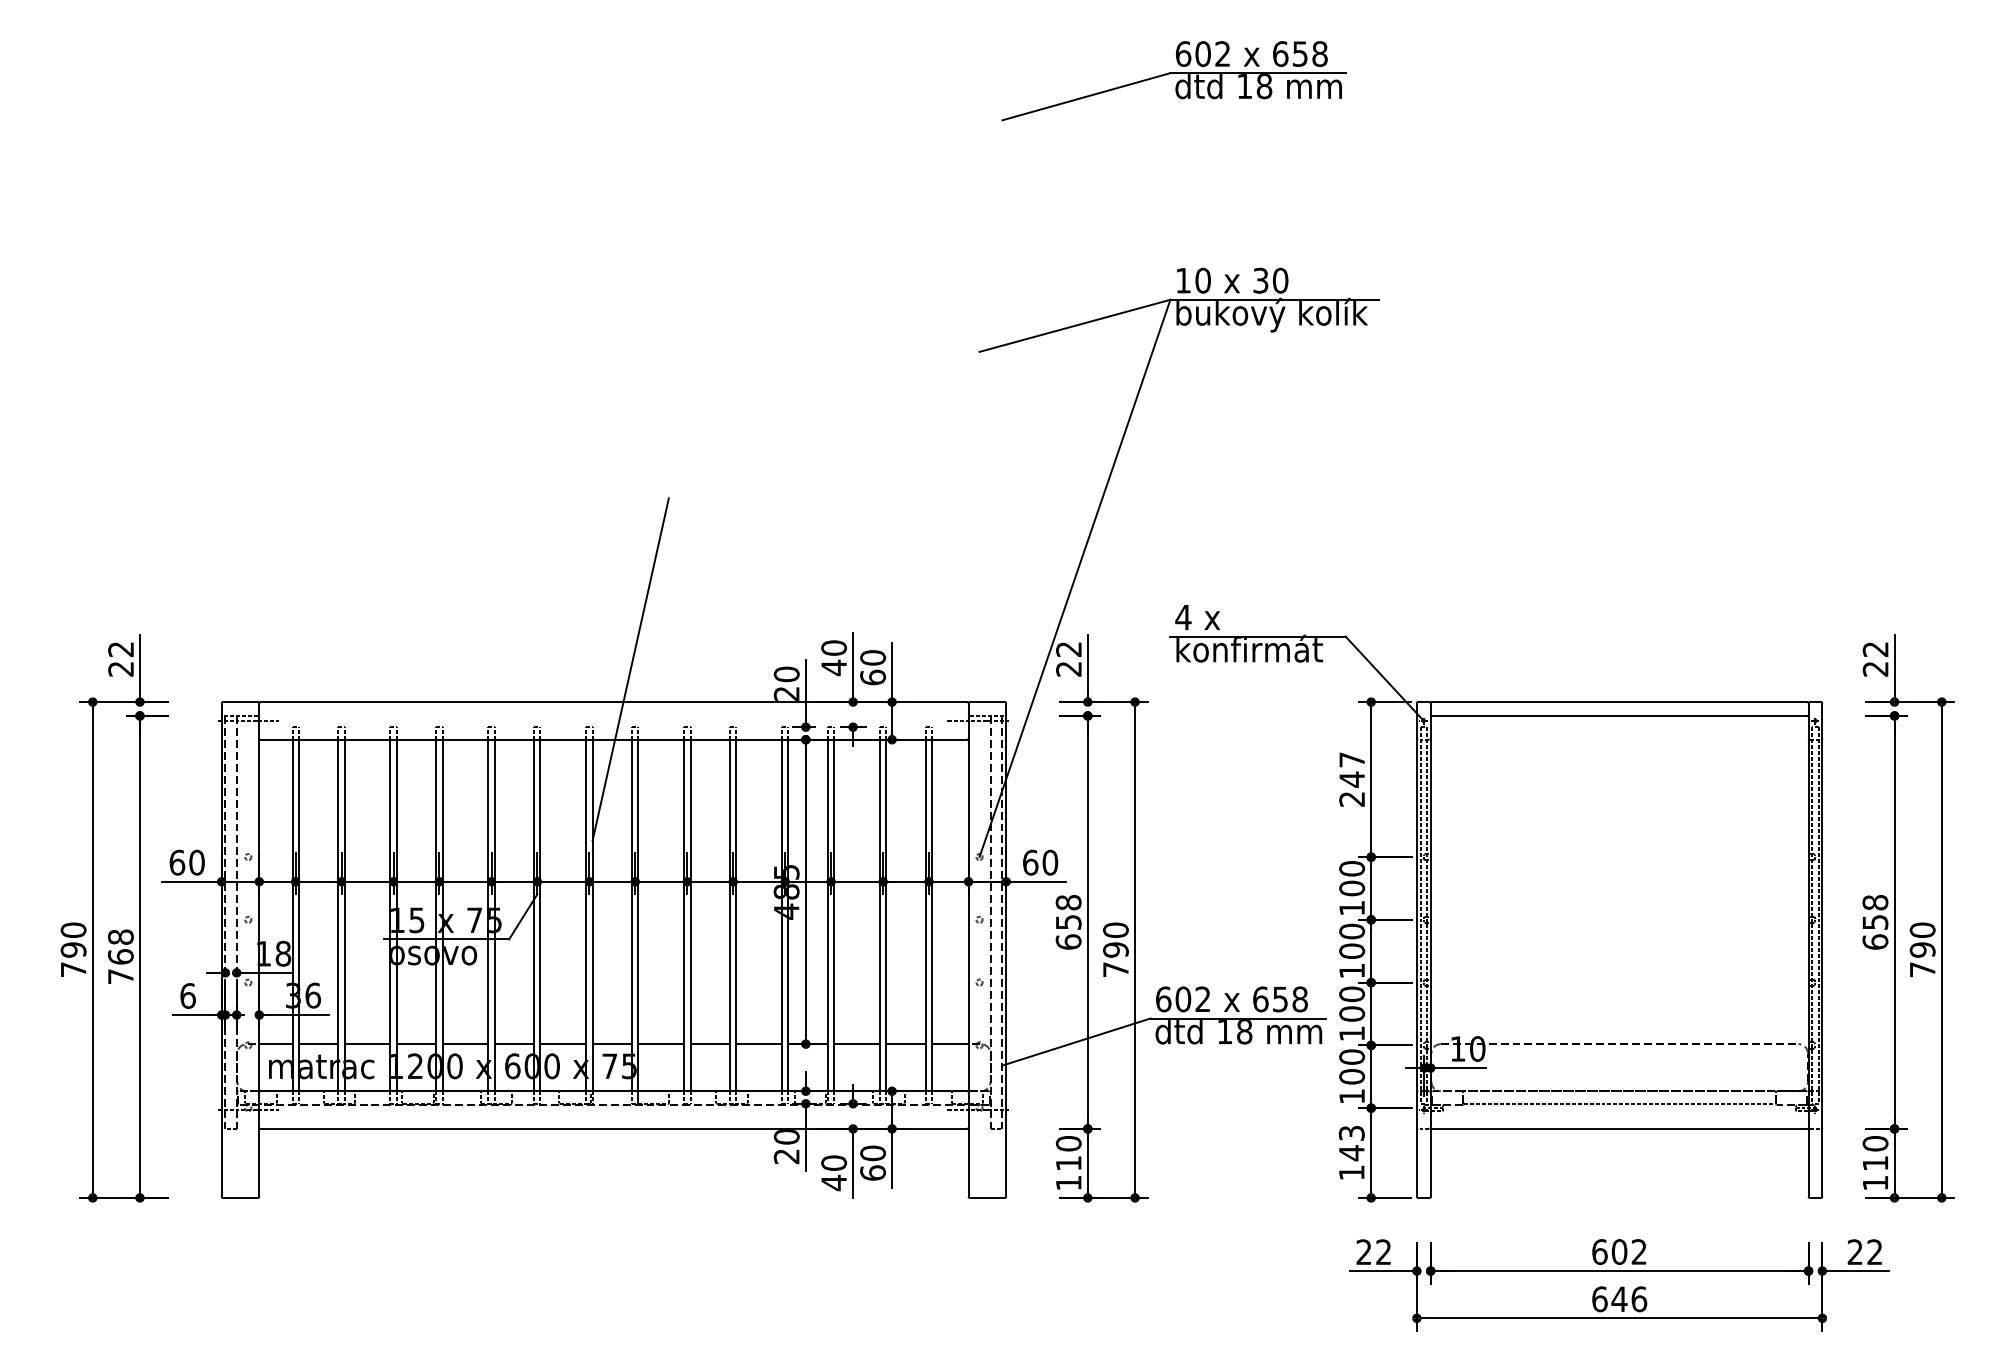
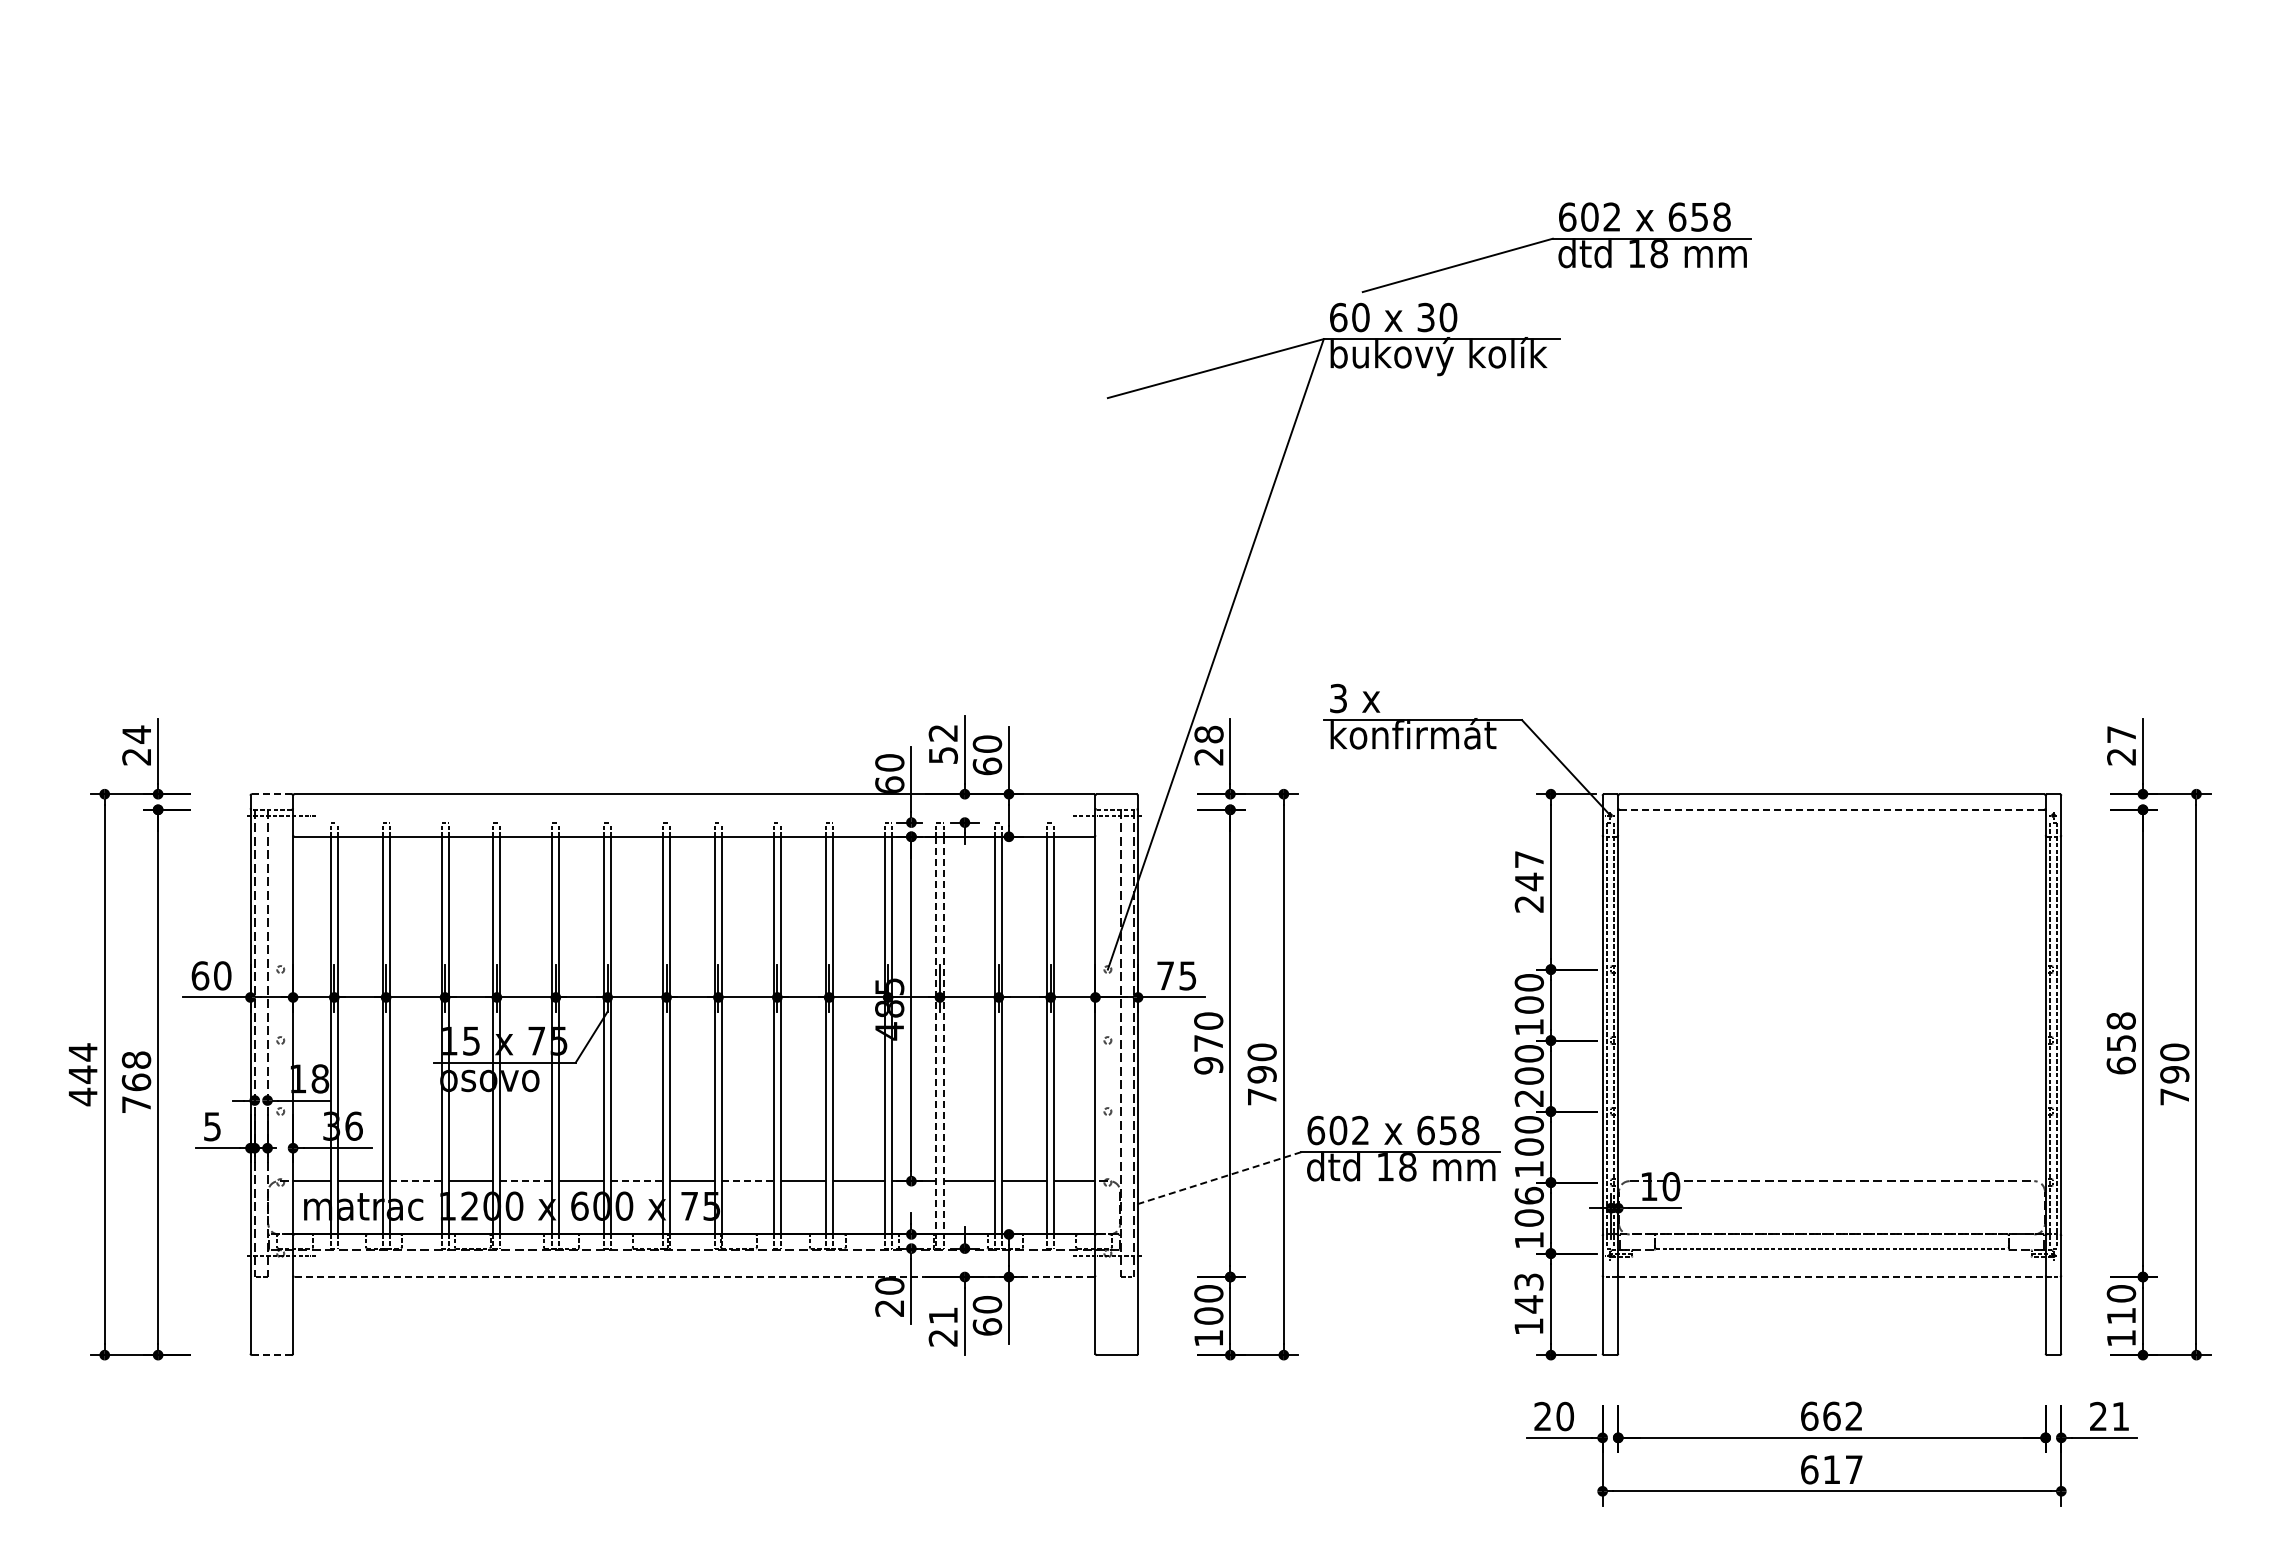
part: (1173, 80) -> (1556, 247), moved
text: (1183, 280) -> (1338, 317), 10 -> 60
text: (1183, 617) -> (1338, 698), 4 -> 3
text: (120, 649) -> (136, 734), 22 -> 24
text: (1068, 649) -> (1208, 734), 22 -> 28
text: (1875, 649) -> (2121, 734), 22 -> 27
text: (834, 658) -> (943, 744), 40 -> 52
line: (630, 669) -> (713, 757), removed
text: (786, 693) -> (889, 784), 20 -> 60
line: (240, 702) -> (271, 794), solid -> dashed
line: (1620, 715) -> (1832, 809), solid -> dashed
text: (1040, 862) -> (1176, 975), 60 -> 75
line: (828, 915) -> (936, 1035), solid -> dashed
line: (834, 915) -> (943, 1035), solid -> dashed
text: (1068, 922) -> (1208, 1043), 658 -> 970
text: (73, 949) -> (82, 1074), 790 -> 444
text: (1351, 971) -> (1528, 1098), 100 -> 200
text: (188, 995) -> (212, 1126), 6 -> 5
line: (1076, 1041) -> (1217, 1178), solid -> dashed
line: (367, 1044) -> (415, 1181), solid -> dashed
line: (465, 1044) -> (526, 1181), solid -> dashed
line: (563, 1044) -> (637, 1181), solid -> dashed
line: (660, 1044) -> (747, 1181), solid -> dashed
text: (1351, 1056) -> (1528, 1195), 100 -> 106
line: (614, 1129) -> (694, 1277), solid -> dashed
line: (1619, 1129) -> (1831, 1277), solid -> dashed
text: (1068, 1162) -> (1208, 1315), 110 -> 100
text: (834, 1173) -> (943, 1327), 40 -> 21
line: (240, 1198) -> (271, 1355), solid -> dashed
text: (1619, 1251) -> (1831, 1415), 602 -> 662
text: (1874, 1251) -> (2120, 1415), 22 -> 21
text: (1384, 1252) -> (1565, 1416), 22 -> 20
text: (1628, 1299) -> (1842, 1469), 646 -> 617

